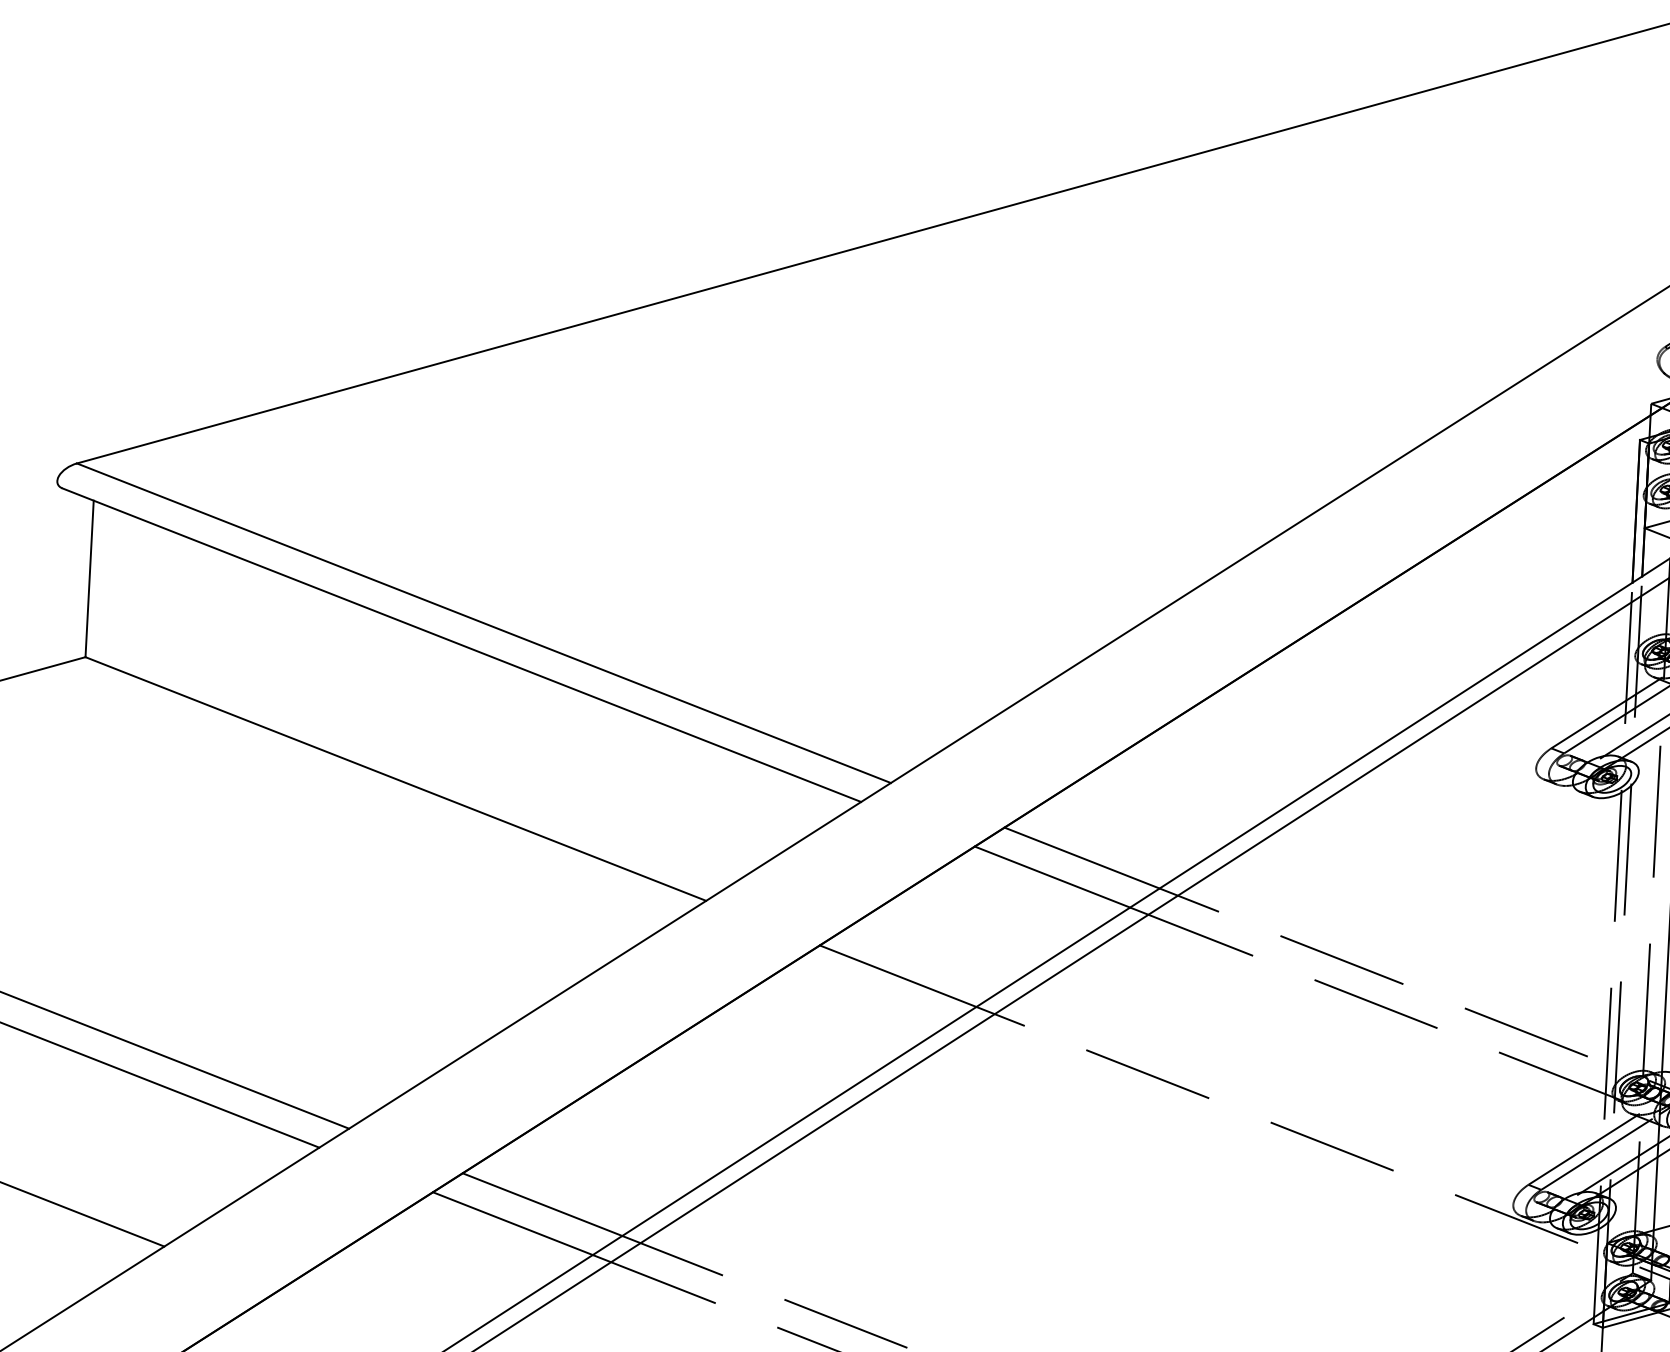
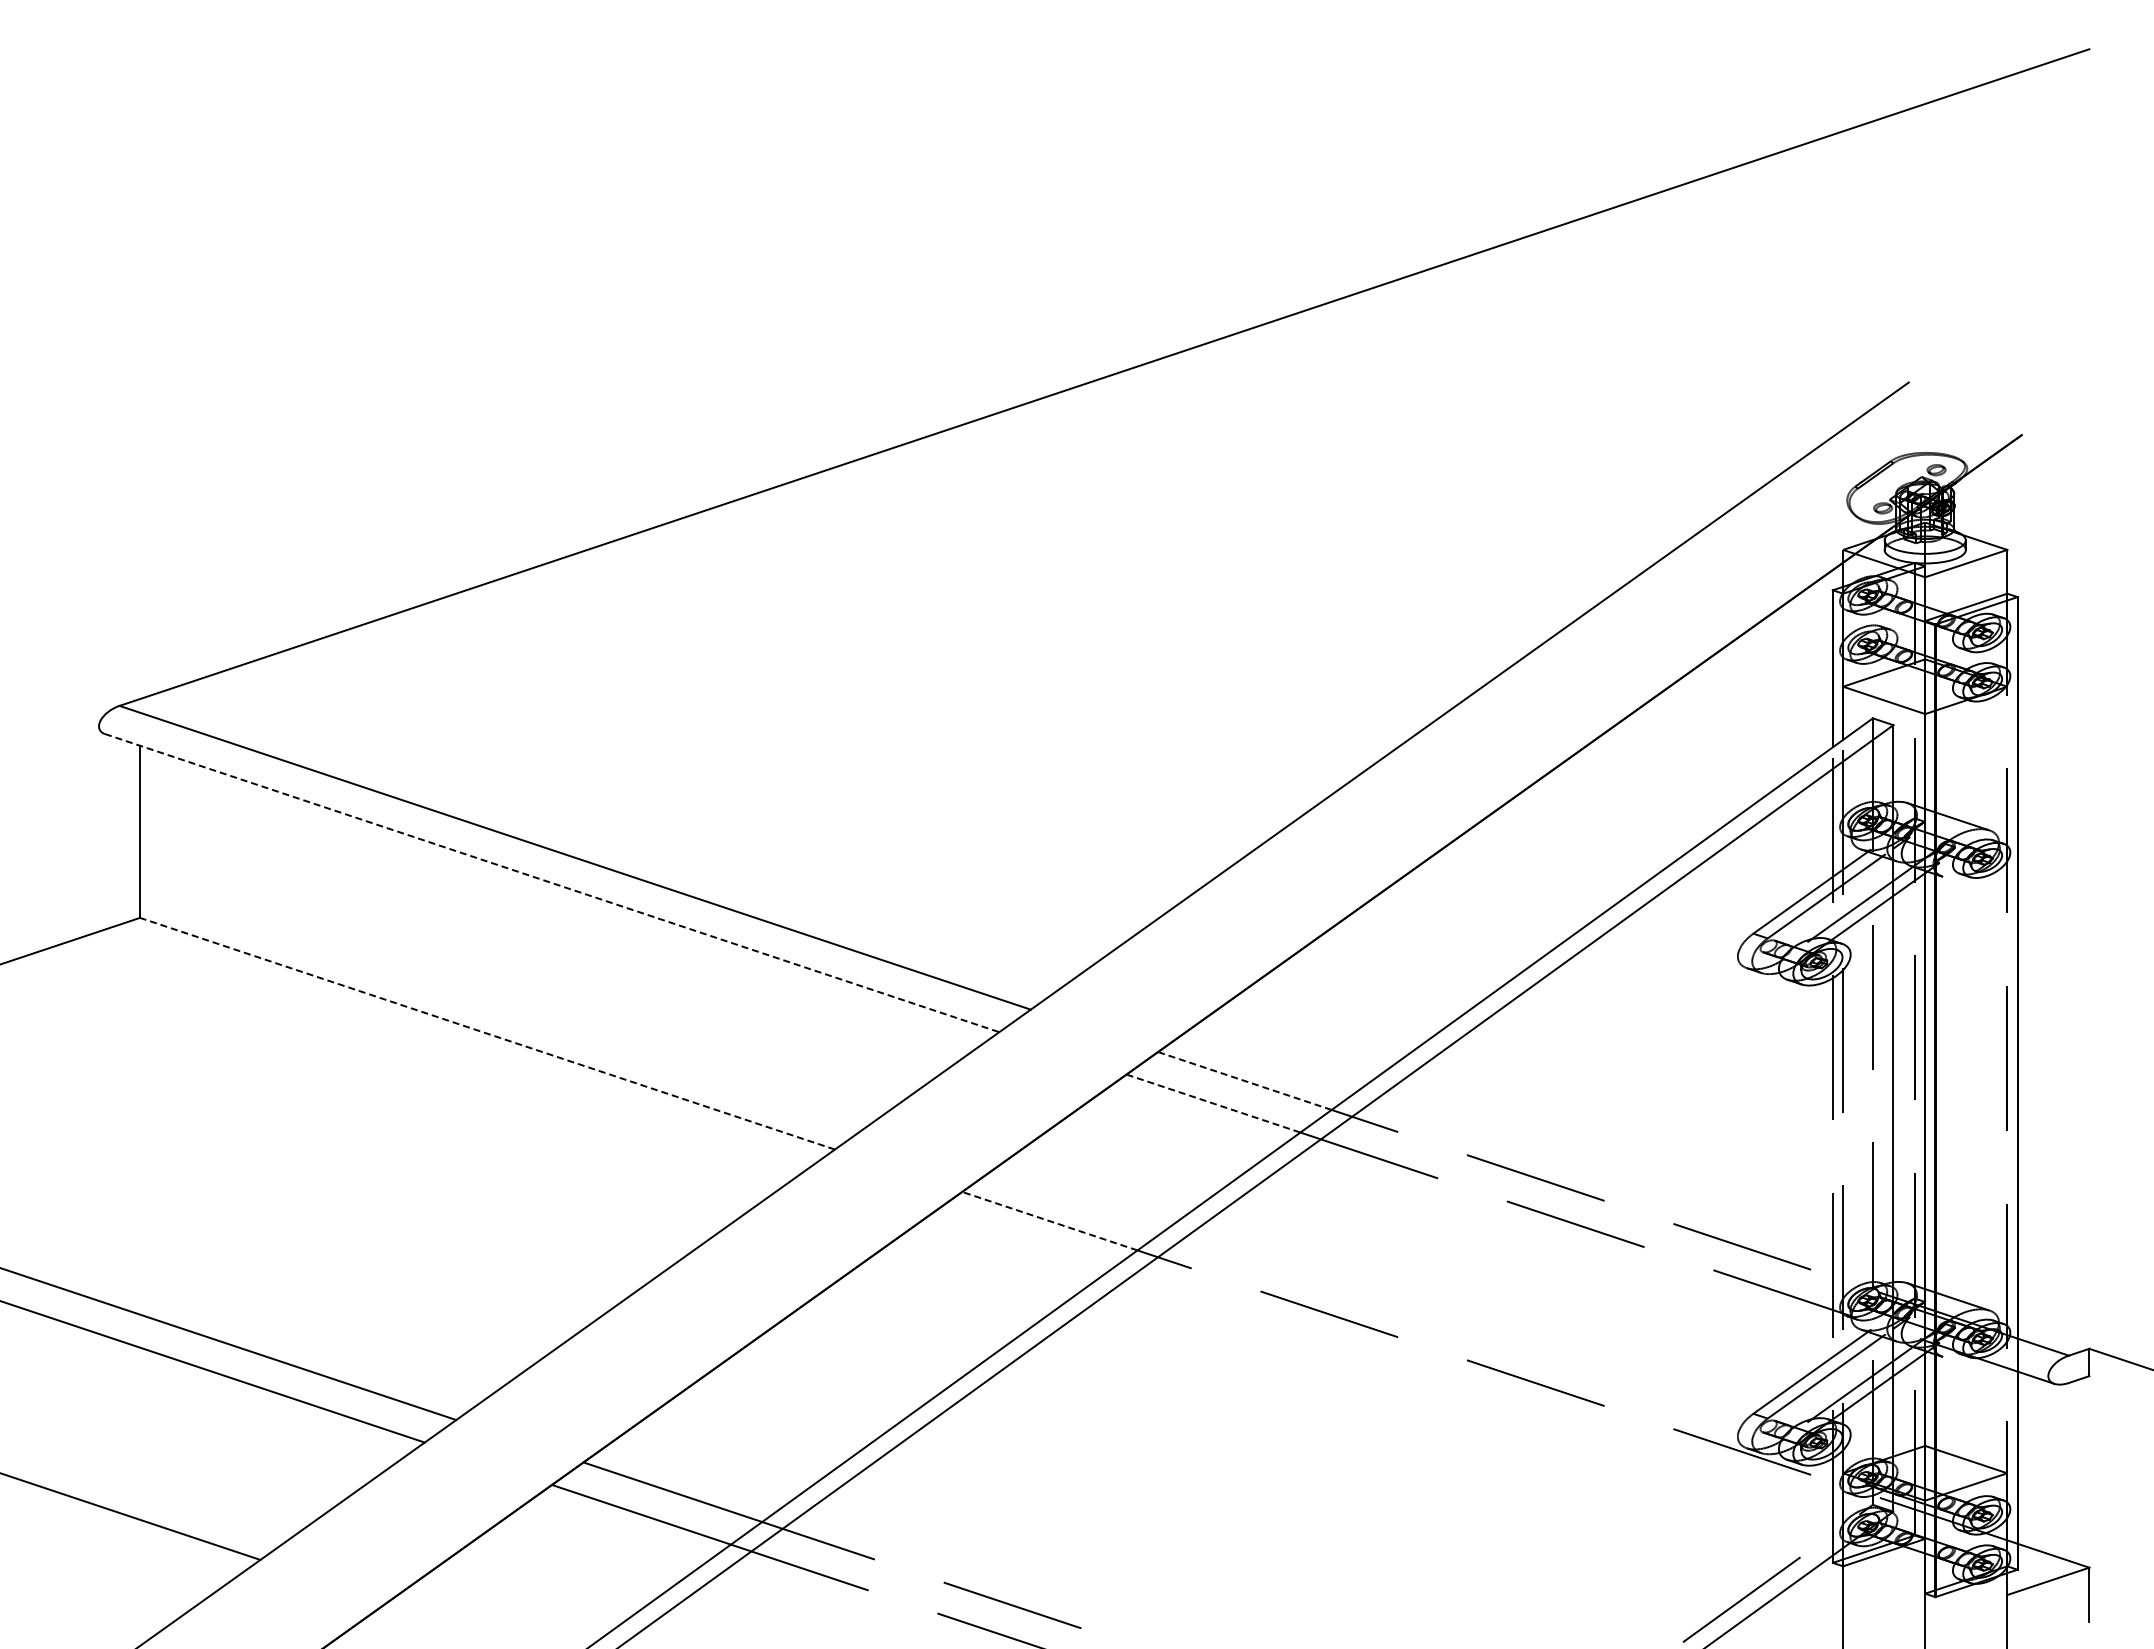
line: (462, 645) -> (552, 883), solid -> dashed
line: (395, 778) -> (487, 1033), solid -> dashed
line: (1081, 858) -> (1244, 1081), solid -> dashed
line: (1052, 877) -> (1213, 1103), solid -> dashed
line: (897, 976) -> (1049, 1221), solid -> dashed

